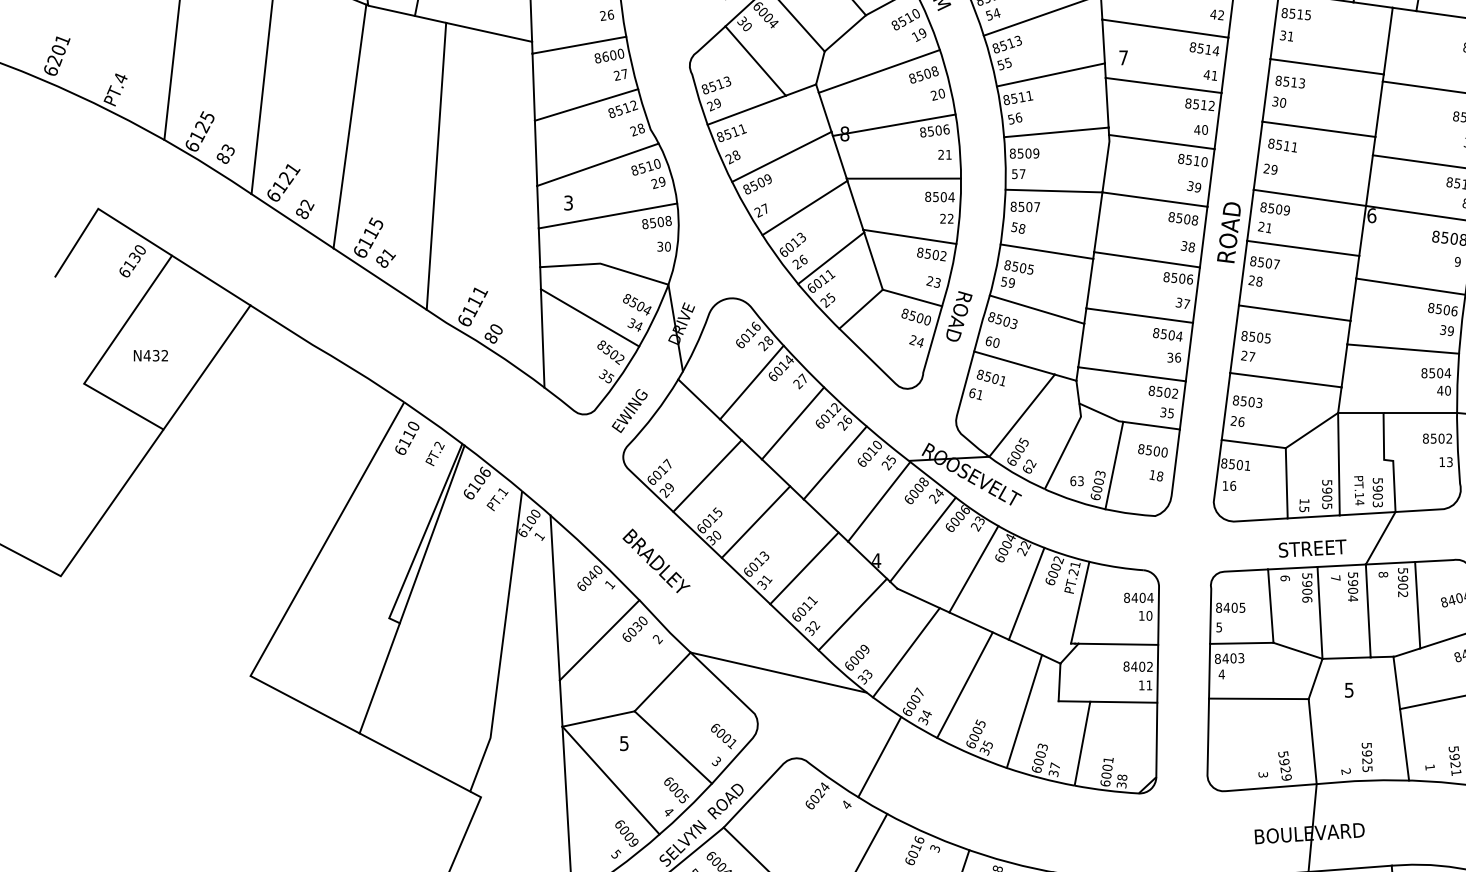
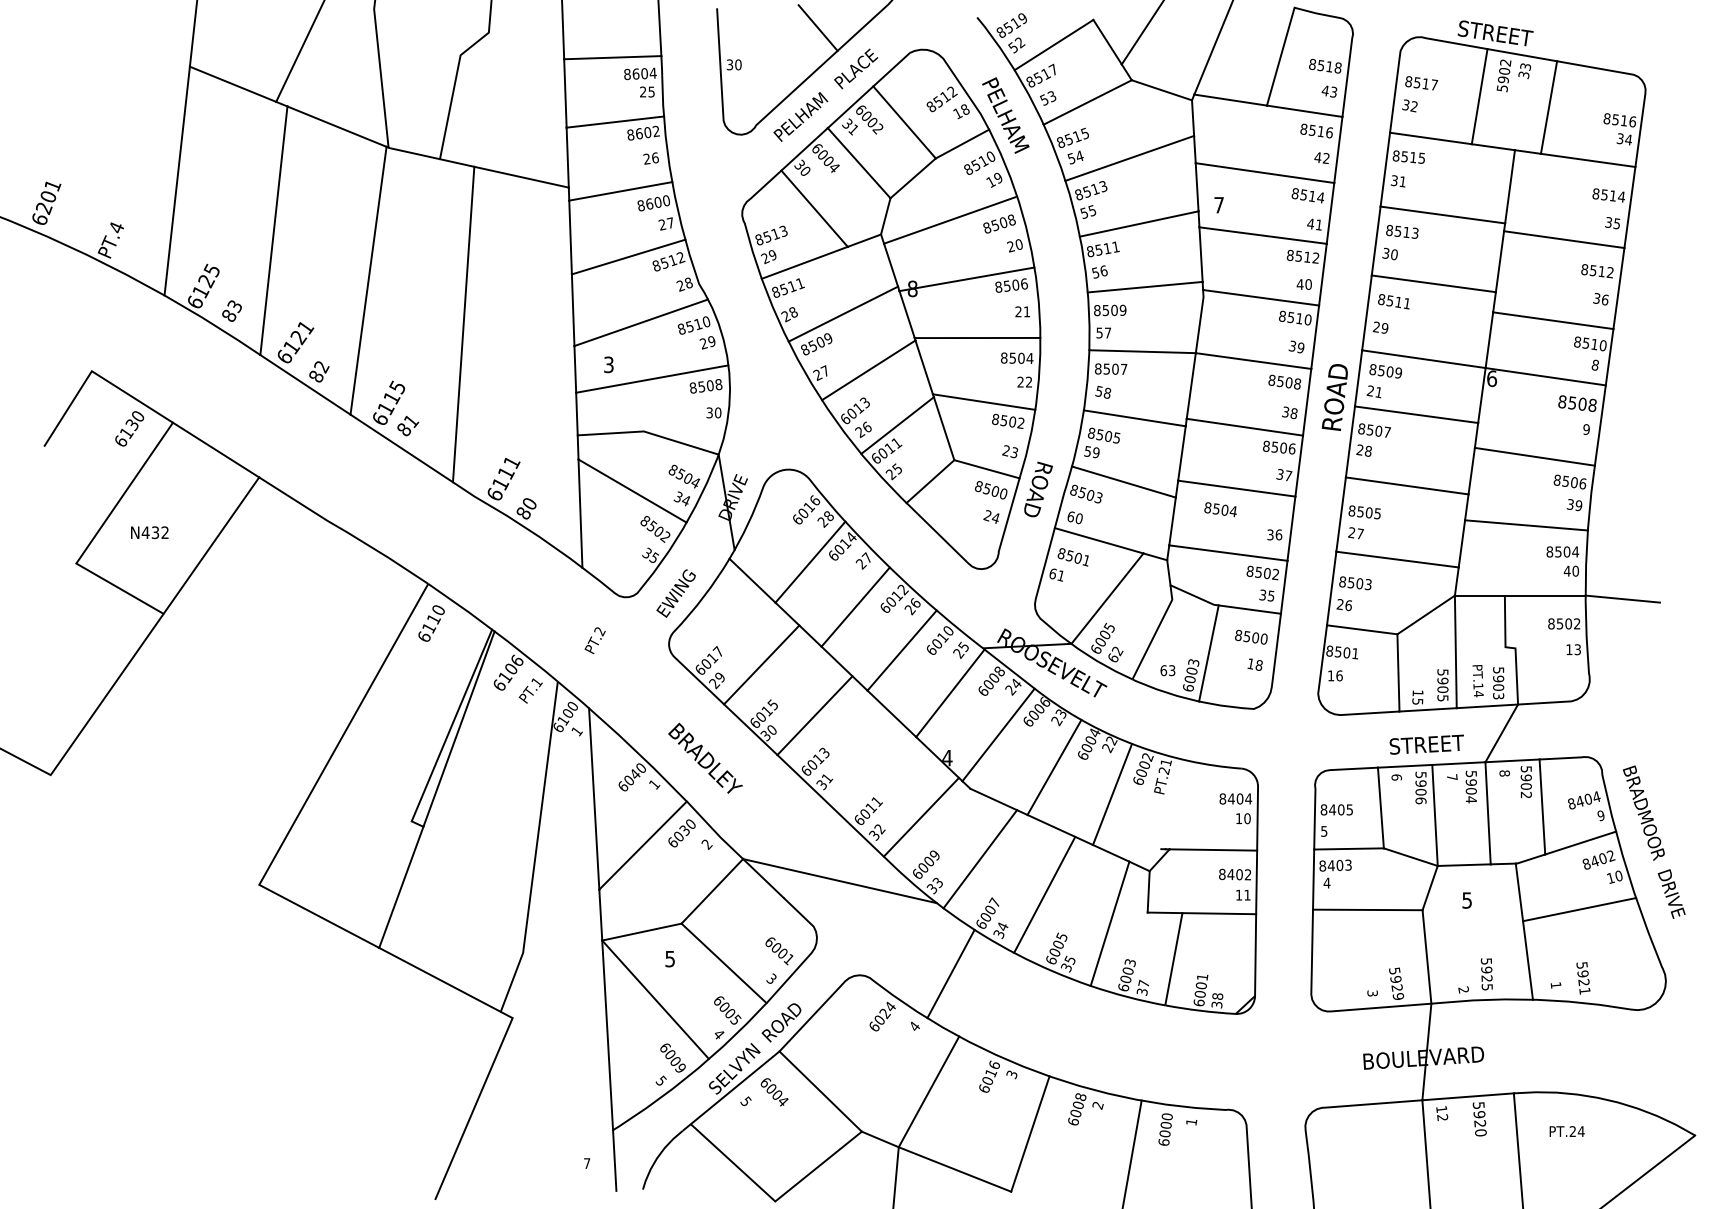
text: (1167, 334) -> (1220, 509), moved
text: (434, 453) -> (594, 640), moved
line: (803, 568) -> (867, 766), removed
line: (1080, 602) -> (1171, 804), removed

